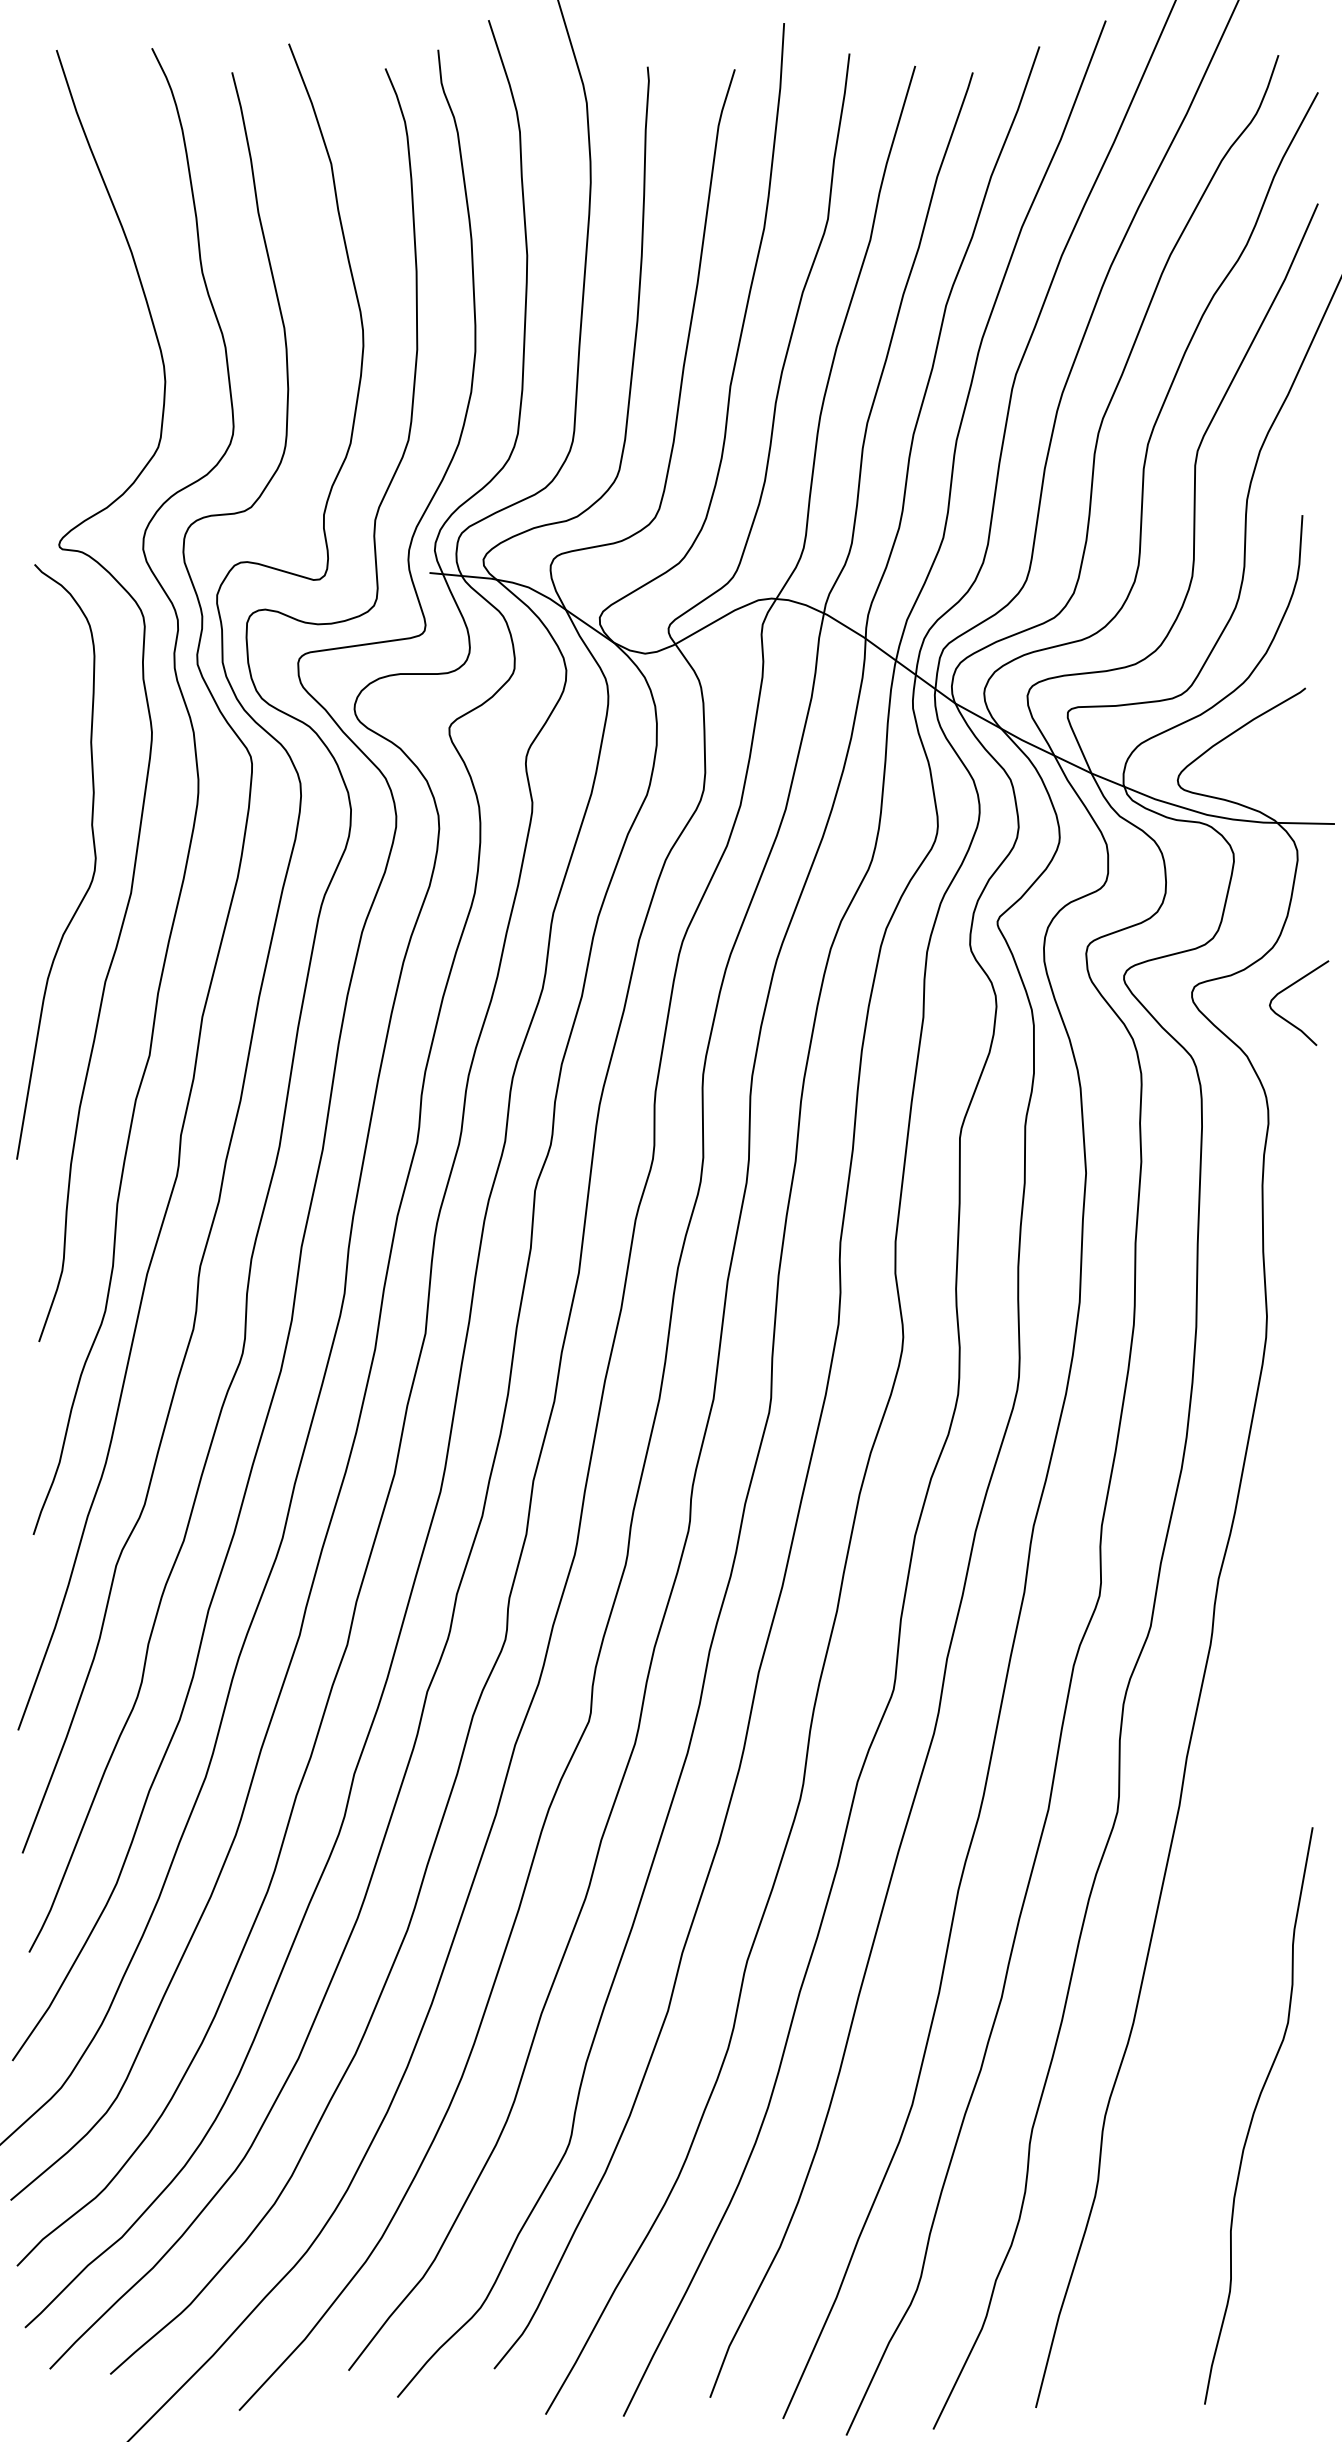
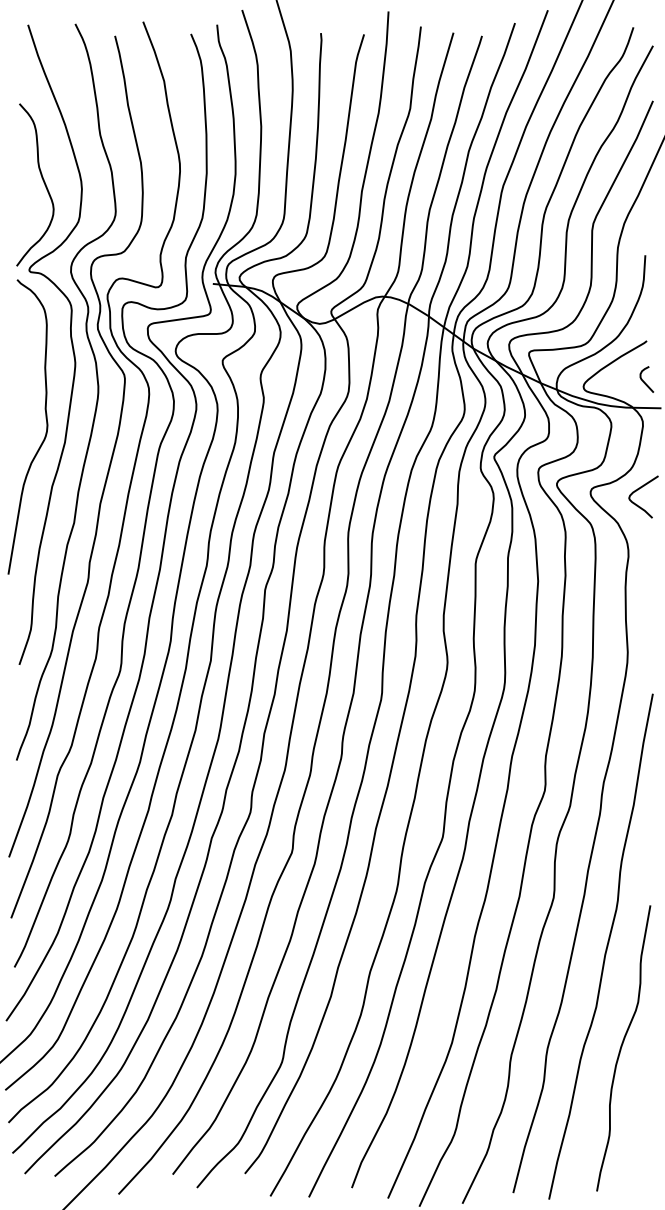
curve: (85, 364) -> (42, 180), added
curve: (1300, 769) -> (644, 381), added
curve: (1221, 1914) -> (605, 948), added

